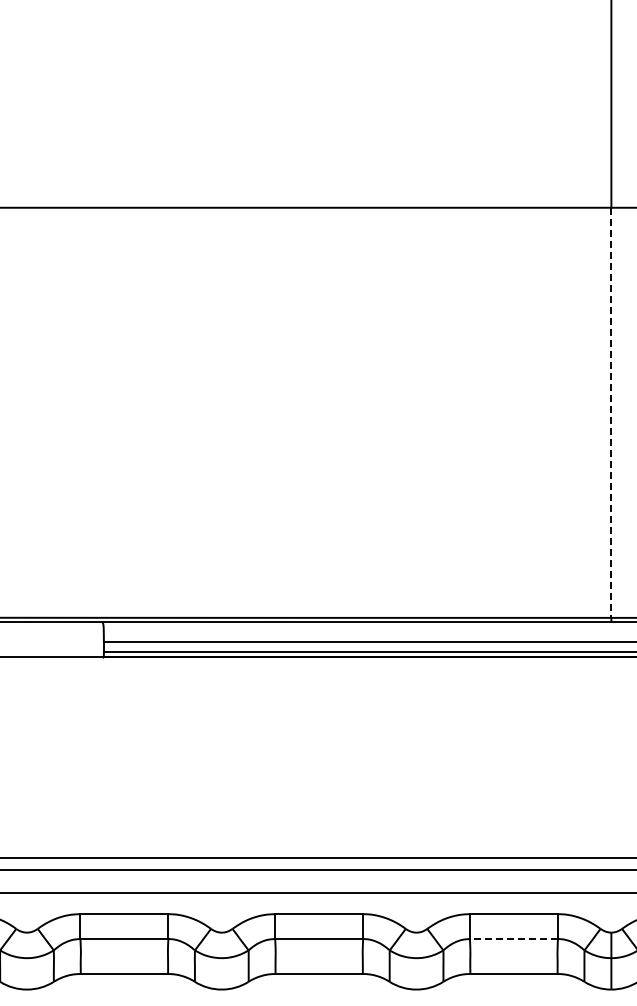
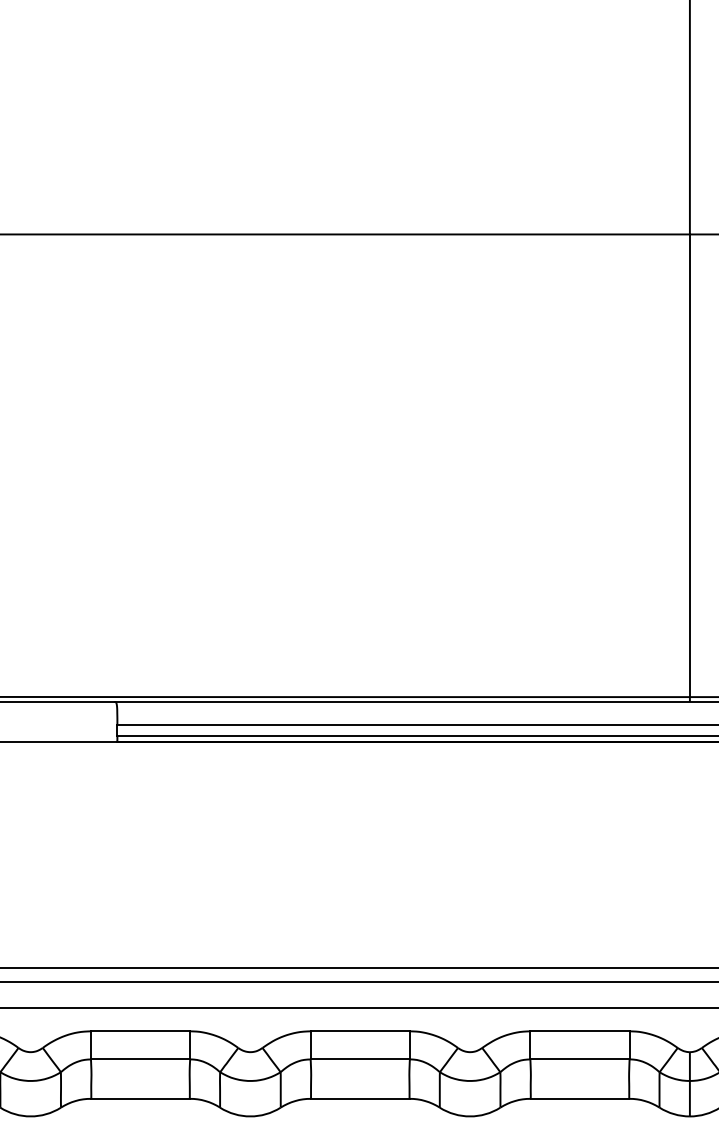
line: (611, 413) -> (690, 466), dashed -> solid
line: (513, 939) -> (579, 1059), dashed -> solid

